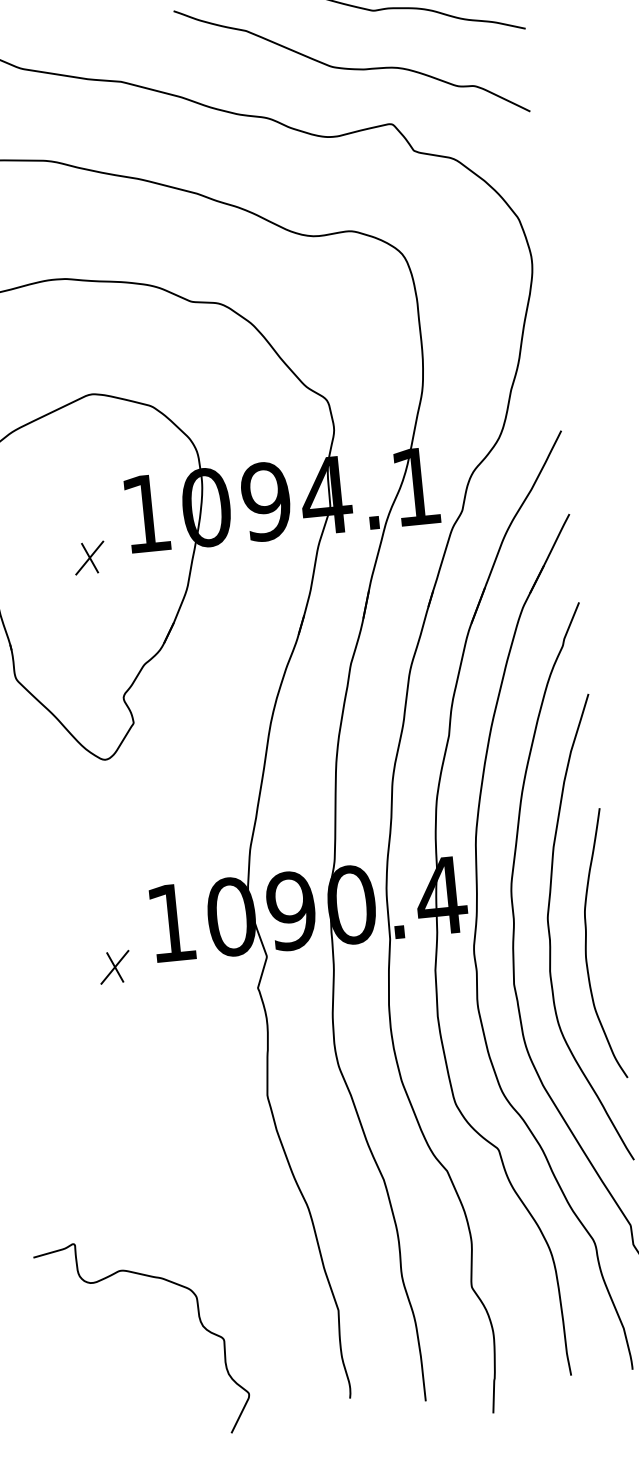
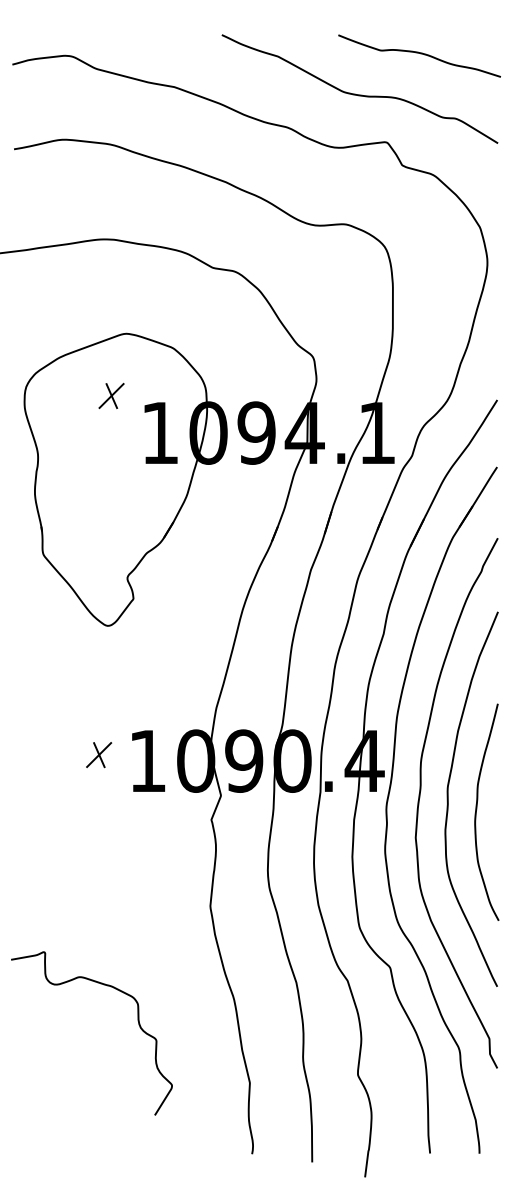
part: (89, 557) -> (111, 395), moved
part: (115, 967) -> (99, 755), moved
curve: (198, 1318) -> (137, 1021), moved

